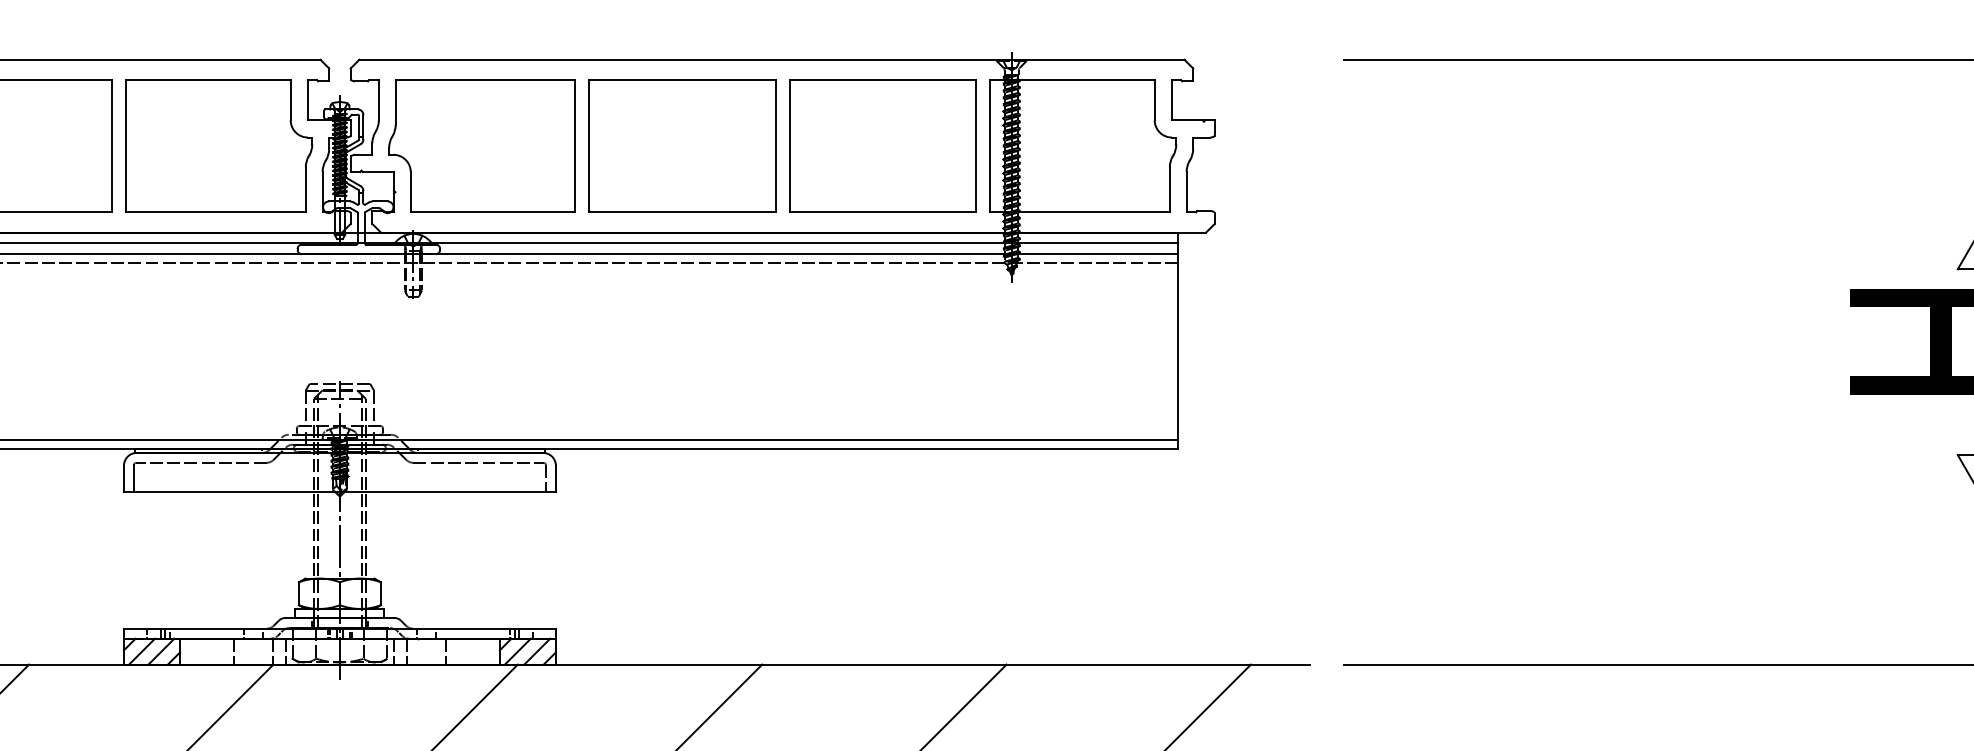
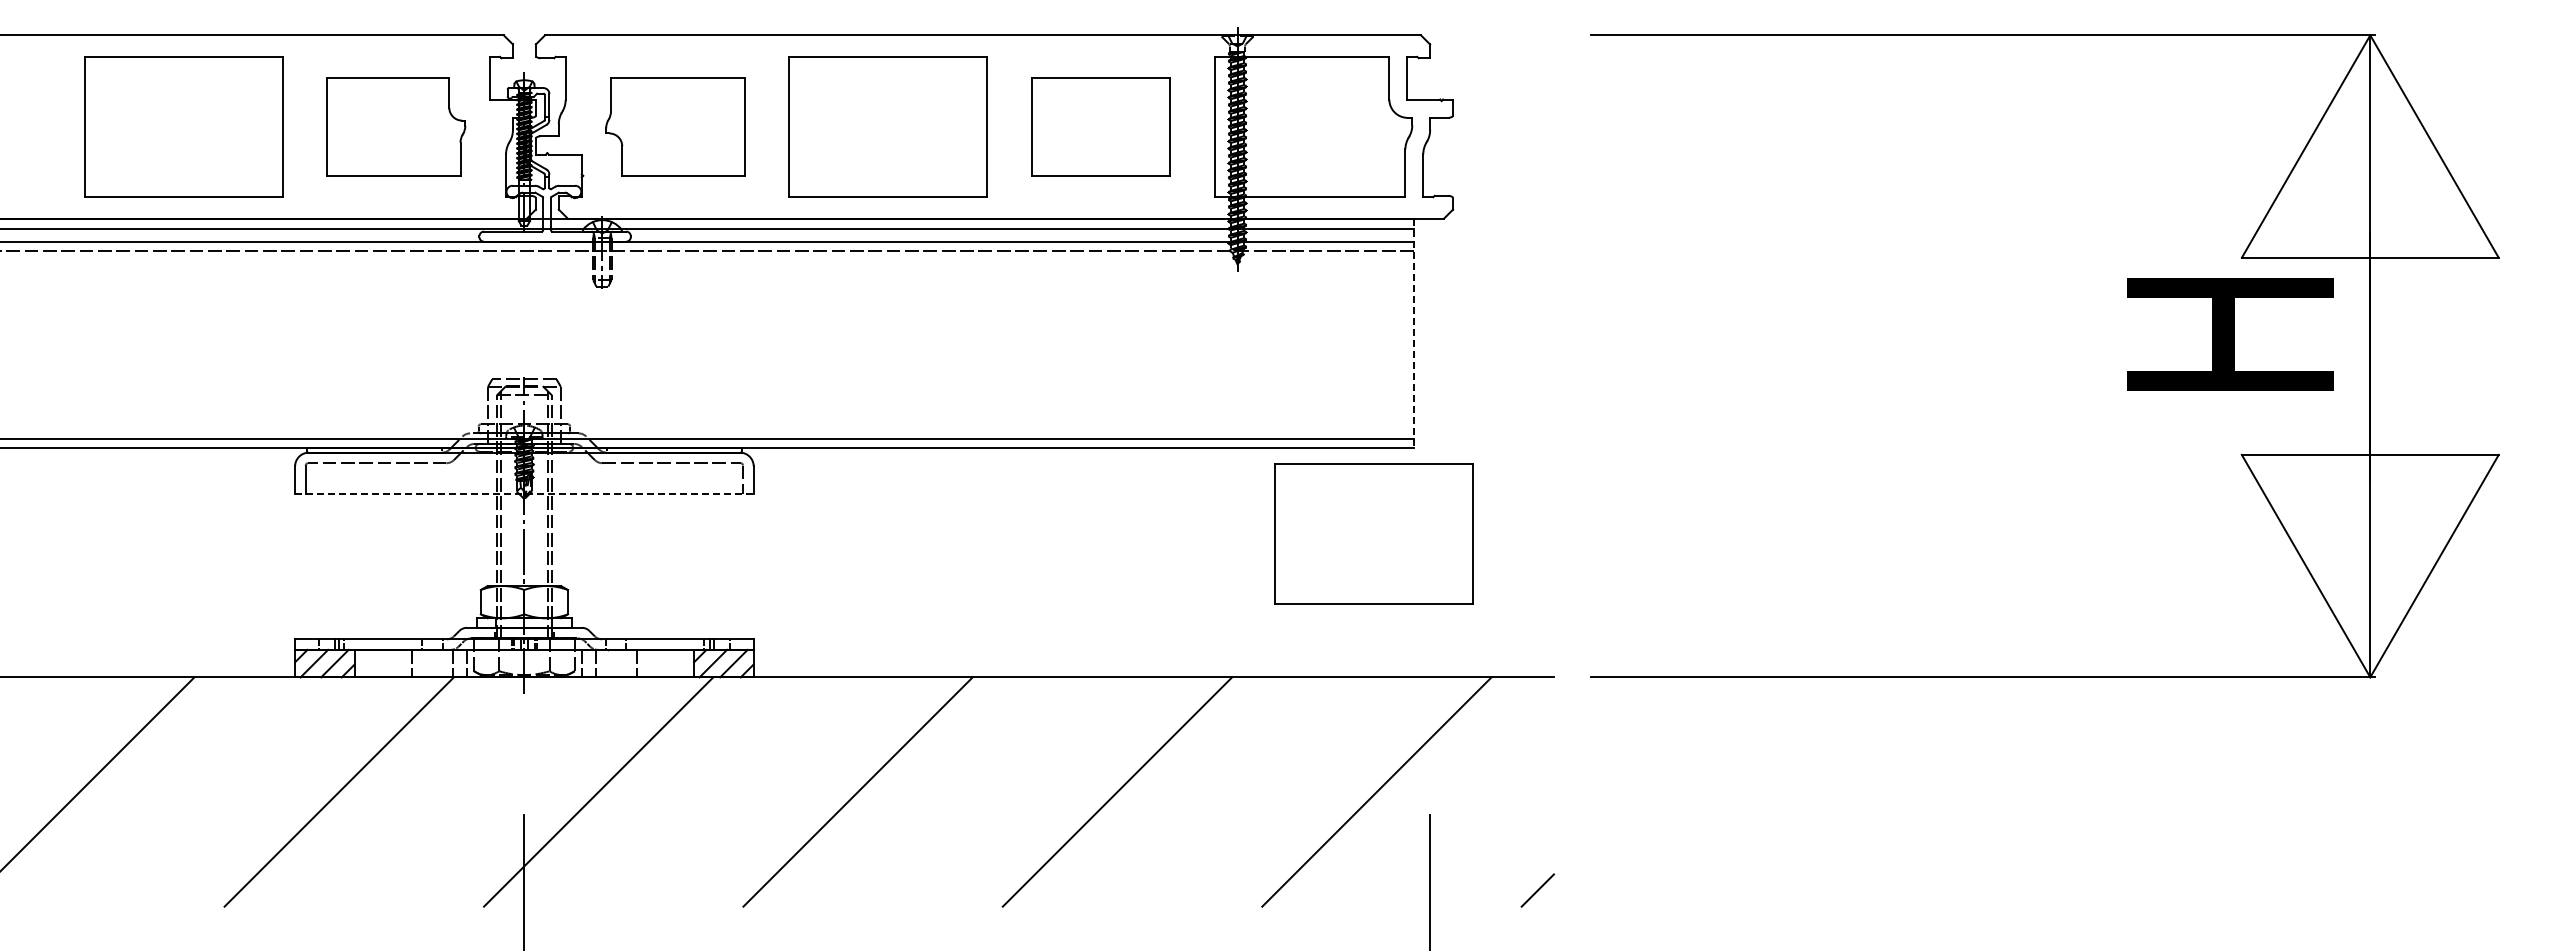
part: (218, 145) -> (395, 126), size x0.7
part: (481, 145) -> (674, 126), size x0.7
part: (882, 145) -> (1100, 126), size x0.7
line: (1178, 340) -> (1414, 333), solid -> dashed
line: (340, 491) -> (524, 493), solid -> dashed
part: (1139, 529) -> (1373, 533), added

